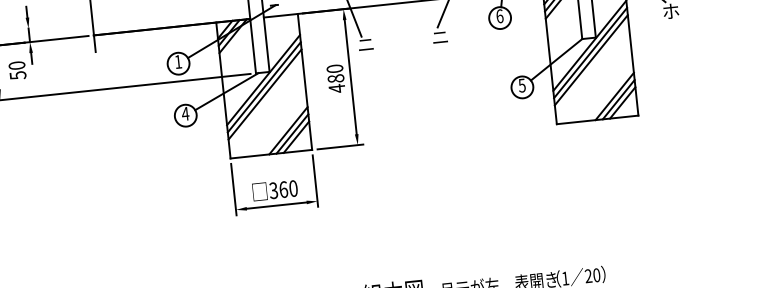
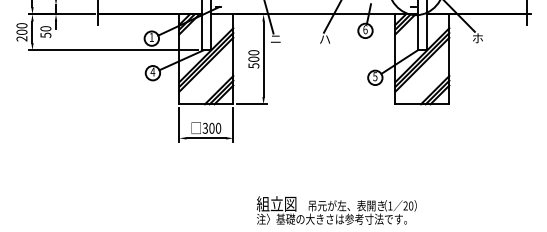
text: (441, 37) -> (325, 39), ニ -> ハ
text: (335, 83) -> (253, 62), 480 -> 500
text: (282, 189) -> (211, 128), 360 -> 300

